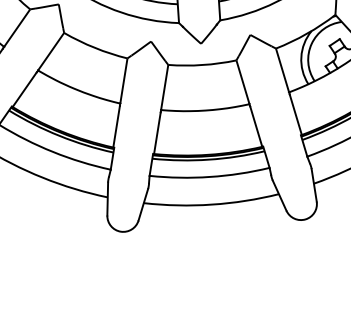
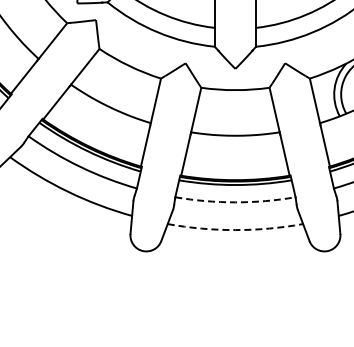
arc: (210, 177) -> (235, 202), solid -> dashed
arc: (211, 205) -> (235, 230), solid -> dashed

